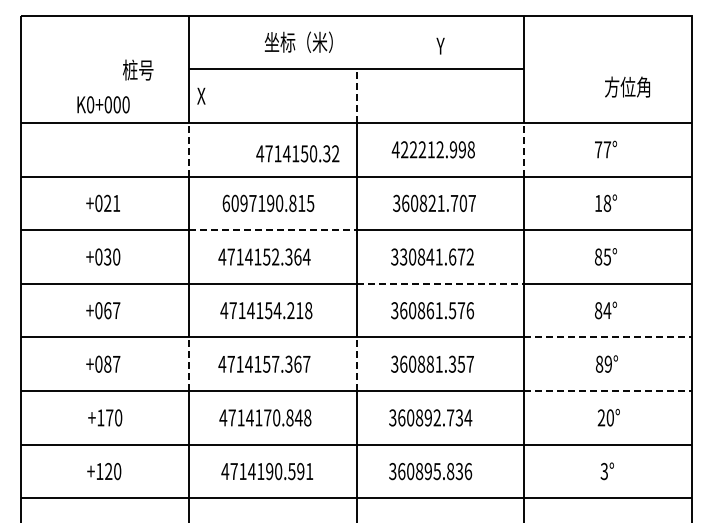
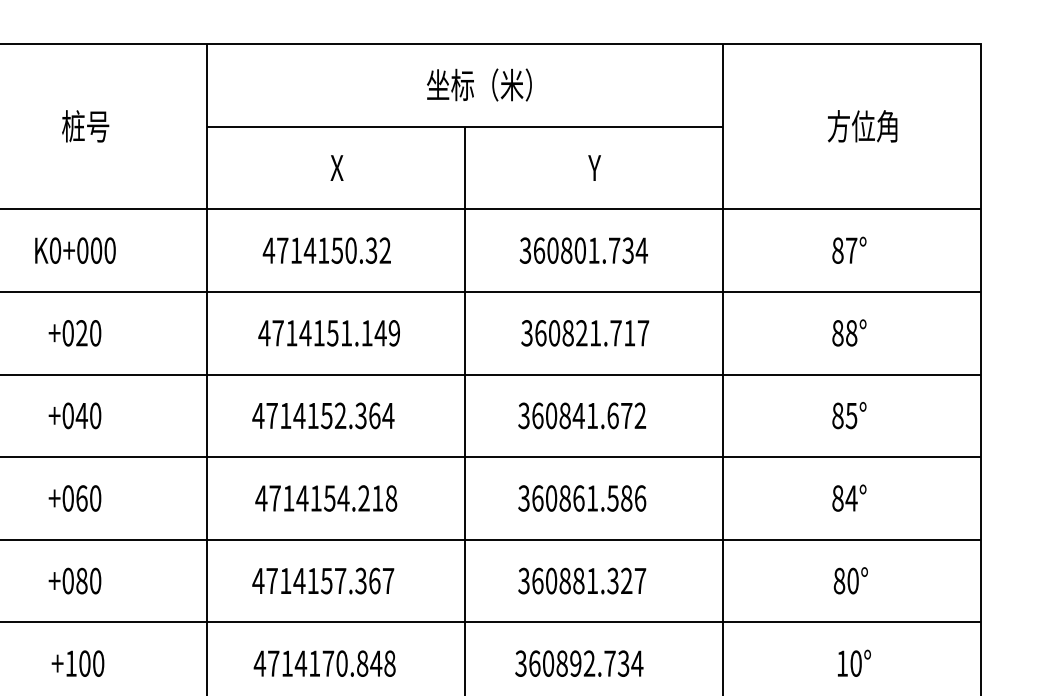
text: (298, 41) -> (478, 83), moved
text: (440, 45) -> (594, 167), moved
text: (138, 69) -> (86, 125), moved
text: (627, 86) -> (862, 125), moved
text: (201, 95) -> (337, 167), moved
line: (356, 96) -> (465, 168), dashed -> solid
text: (103, 104) -> (75, 250), moved
line: (188, 149) -> (206, 250), dashed -> solid
text: (433, 149) -> (583, 250), 422212.998 -> 360801.734
line: (524, 149) -> (723, 250), dashed -> solid
text: (598, 149) -> (837, 250), 77° -> 87°
text: (297, 153) -> (326, 250), moved
text: (116, 202) -> (95, 331), +021 -> +020
text: (462, 202) -> (628, 331), 360821.707 -> 360821.717
text: (268, 203) -> (329, 333), 6097190.815 -> 4714151.149
text: (598, 203) -> (837, 333), 18° -> 88°
line: (272, 230) -> (335, 374), dashed -> solid
text: (107, 256) -> (81, 415), +030 -> +040
text: (403, 256) -> (537, 415), 330841.672 -> 360841.672
line: (440, 283) -> (594, 456), dashed -> solid
text: (116, 310) -> (95, 498), +067 -> +060
text: (461, 310) -> (626, 498), 360861.576 -> 360861.586
line: (607, 337) -> (851, 539), dashed -> solid
text: (116, 363) -> (95, 579), +087 -> +080
text: (461, 363) -> (626, 579), 360881.357 -> 360881.327
text: (608, 363) -> (853, 579), 89° -> 80°
line: (188, 364) -> (206, 581), dashed -> solid
line: (356, 364) -> (465, 581), dashed -> solid
line: (607, 391) -> (851, 622), dashed -> solid
text: (109, 417) -> (84, 663), +170 -> +100
text: (601, 417) -> (842, 663), 20° -> 10°

